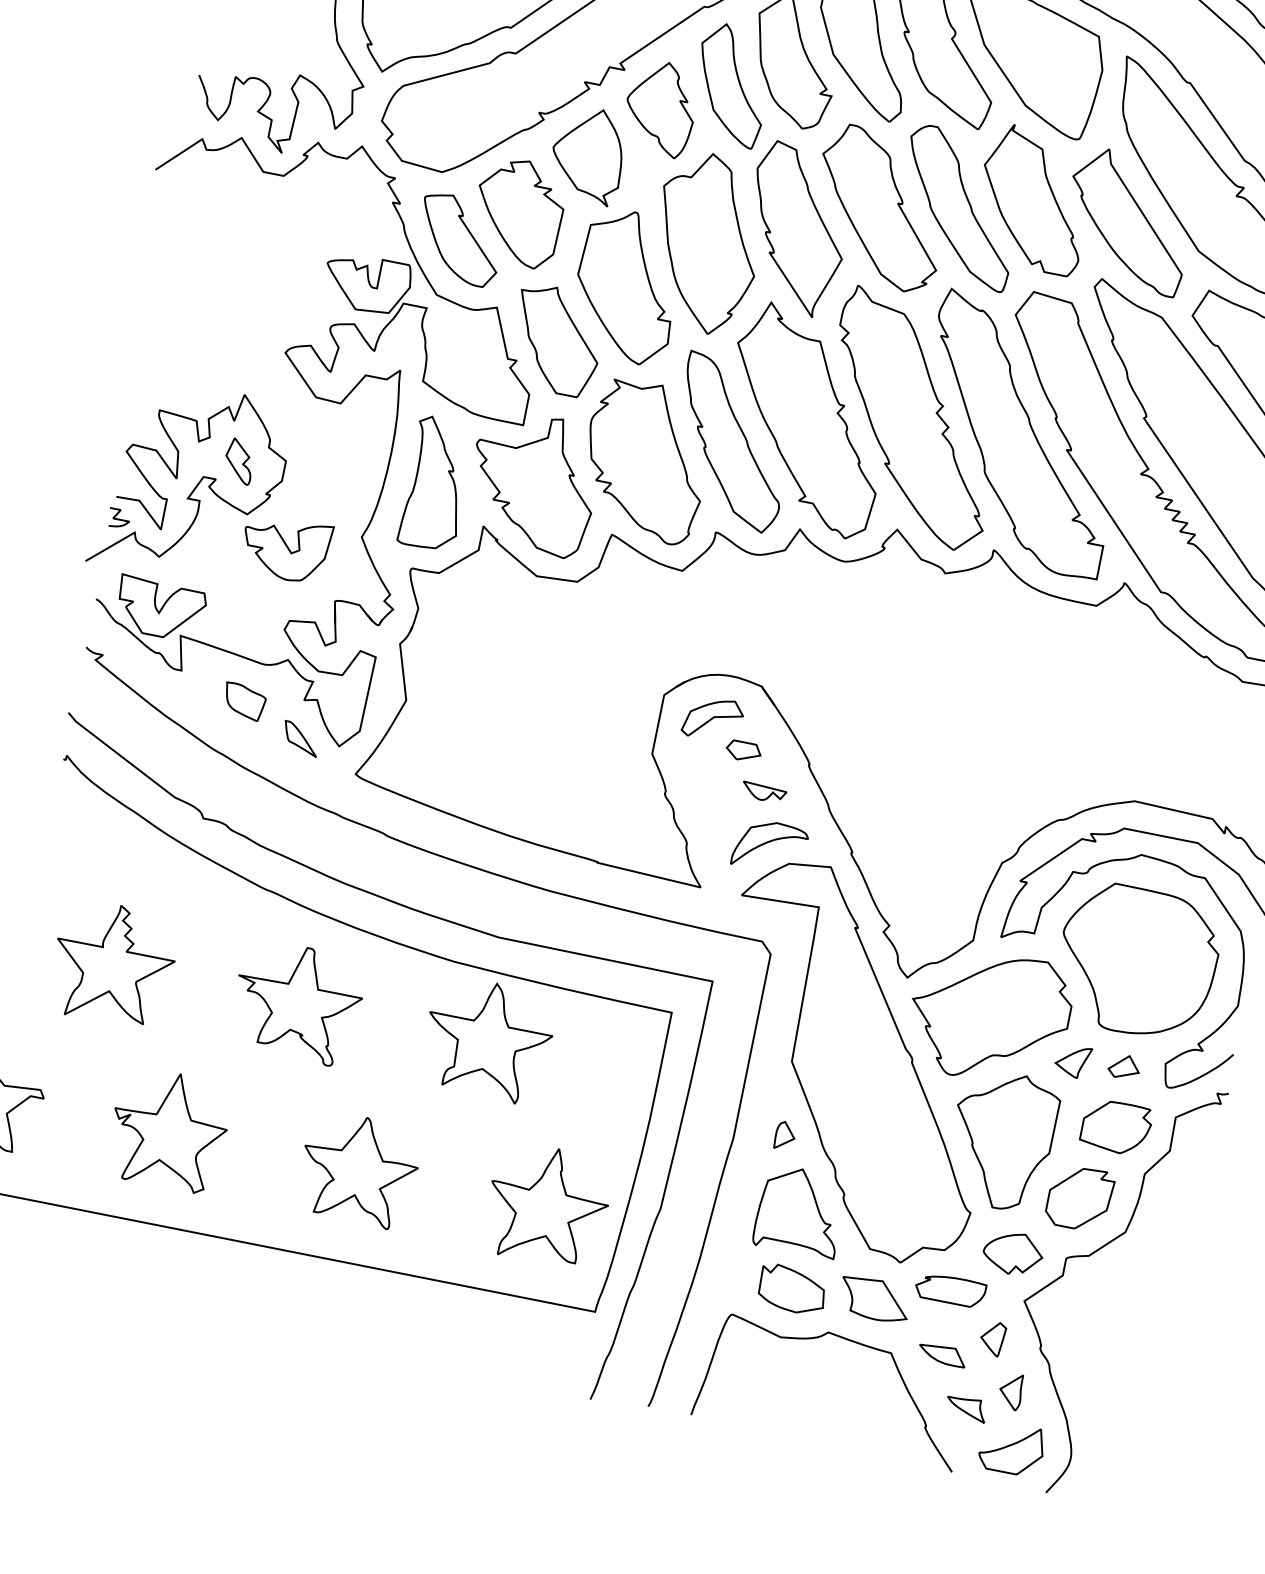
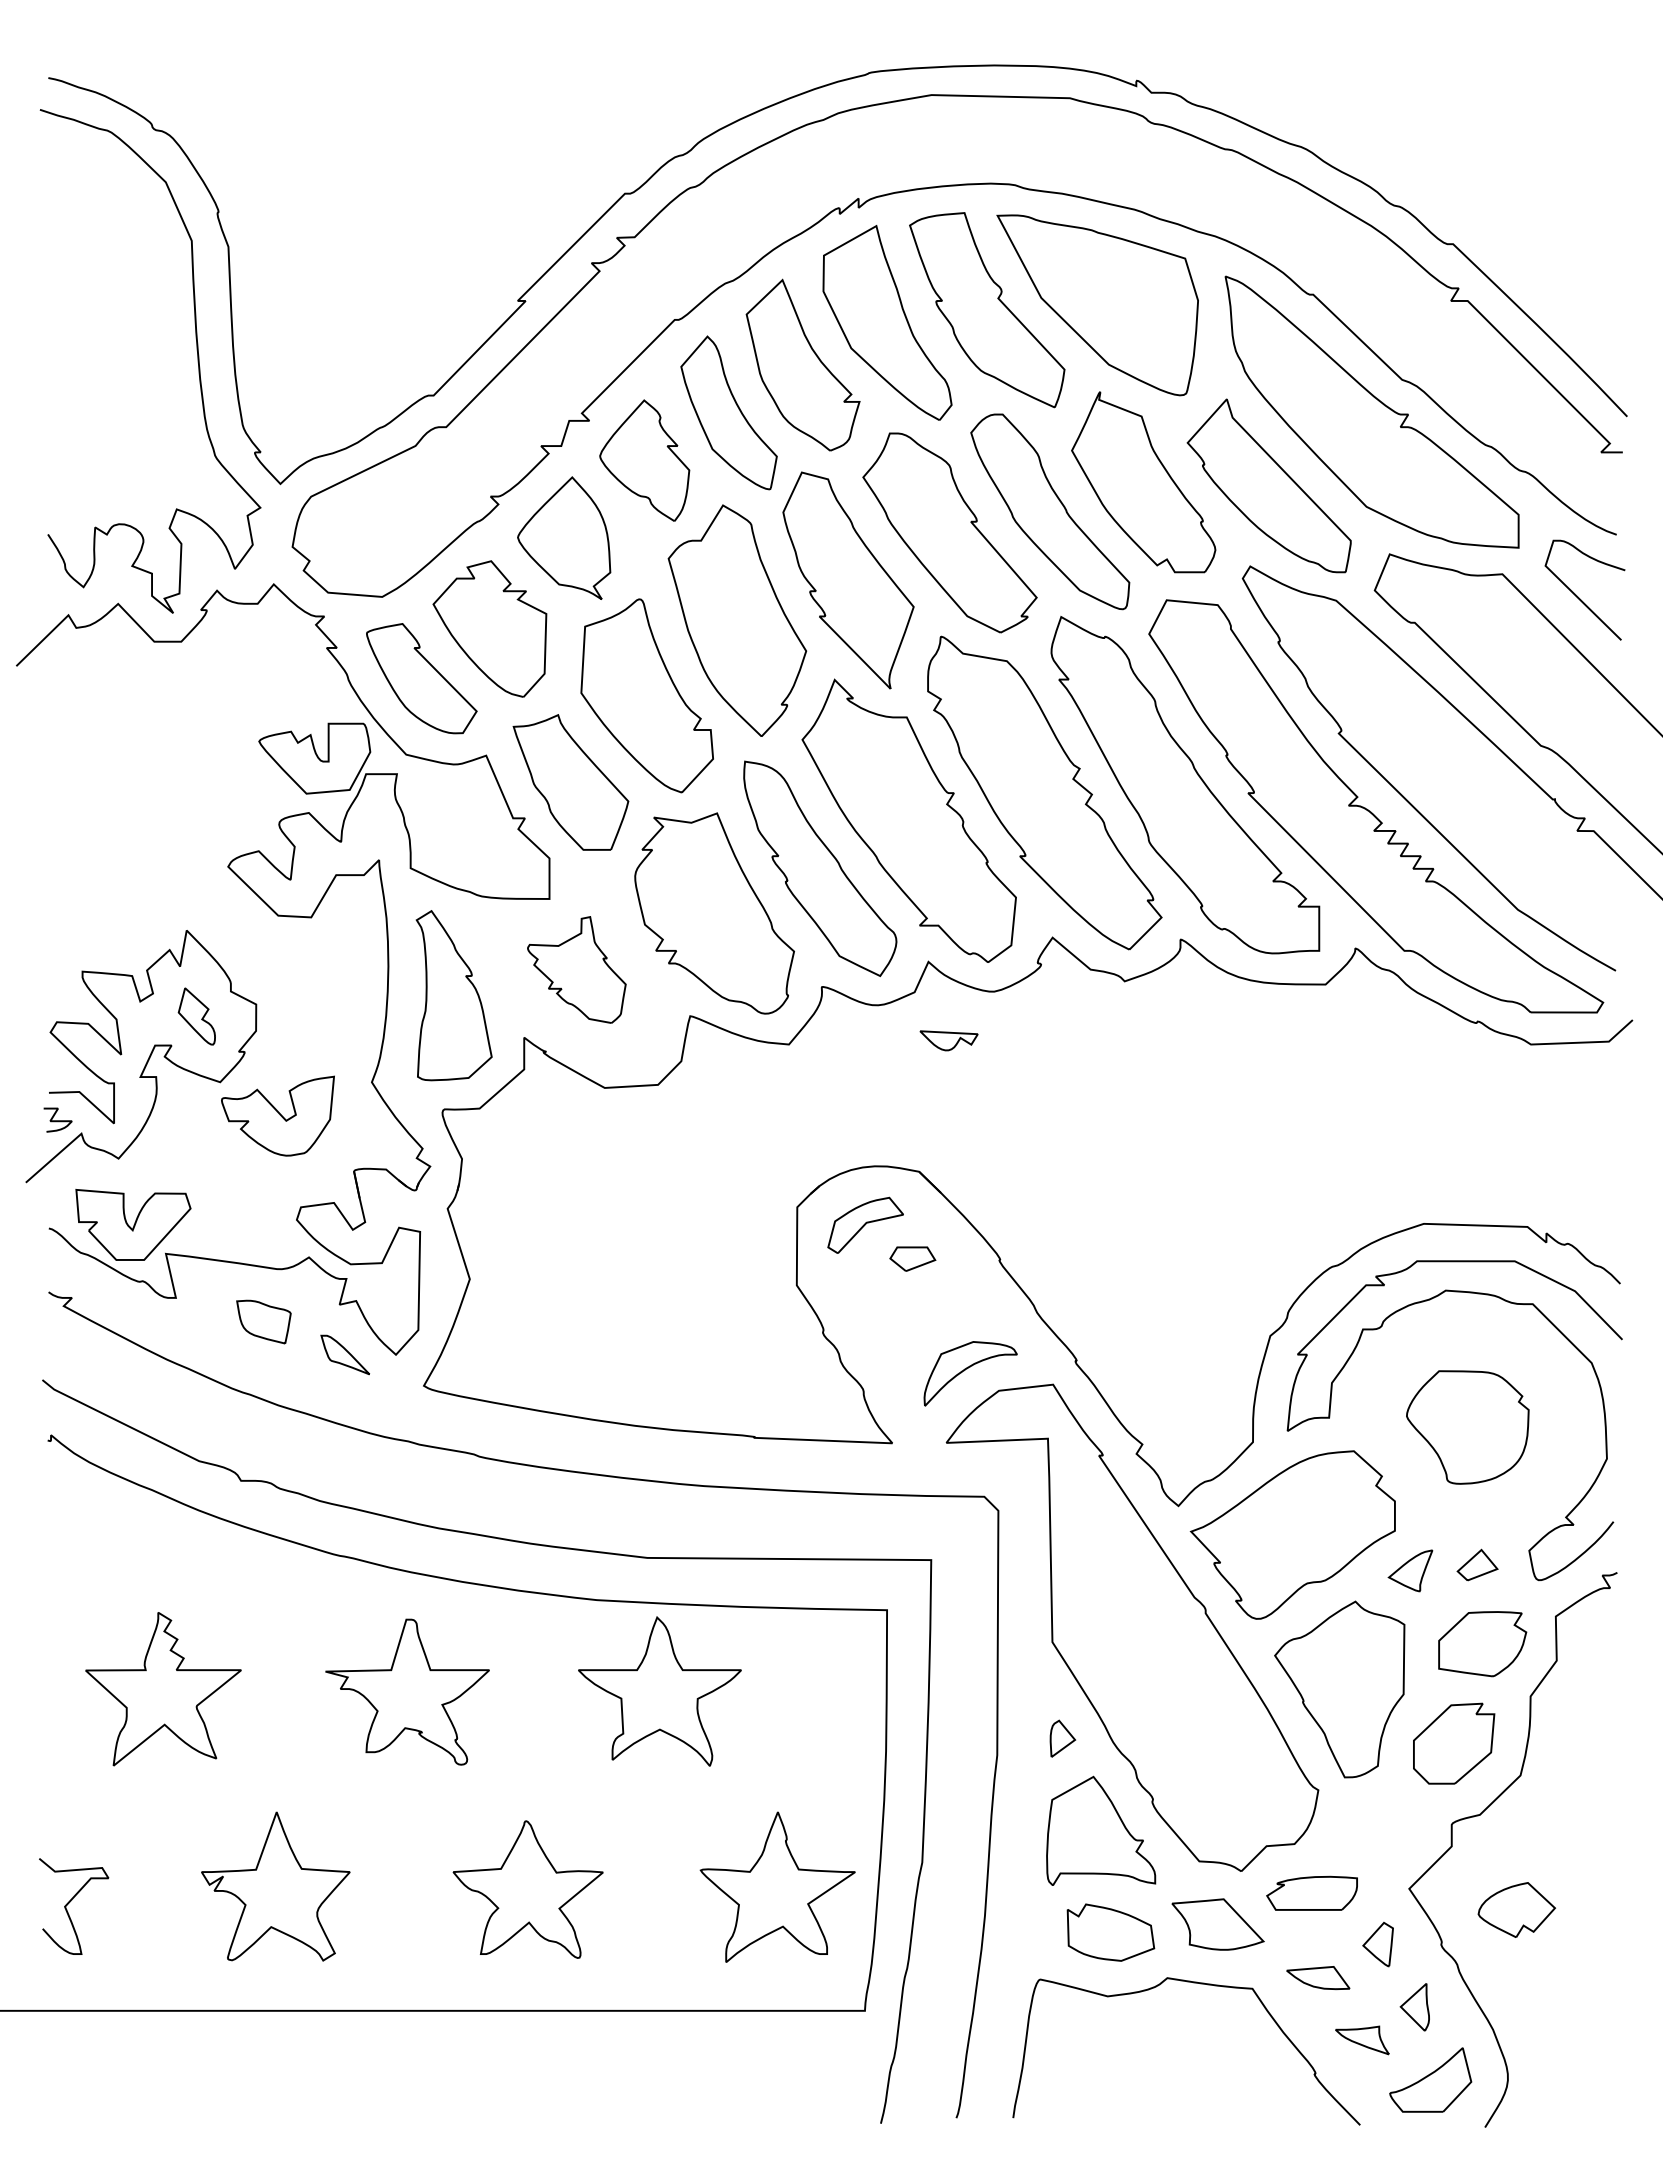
part: (533, 482) -> (576, 969), size x0.6
part: (763, 792) -> (948, 1040), moved
part: (1137, 961) -> (1467, 1427), size x0.6
part: (1012, 1253) -> (1516, 1909), moved

